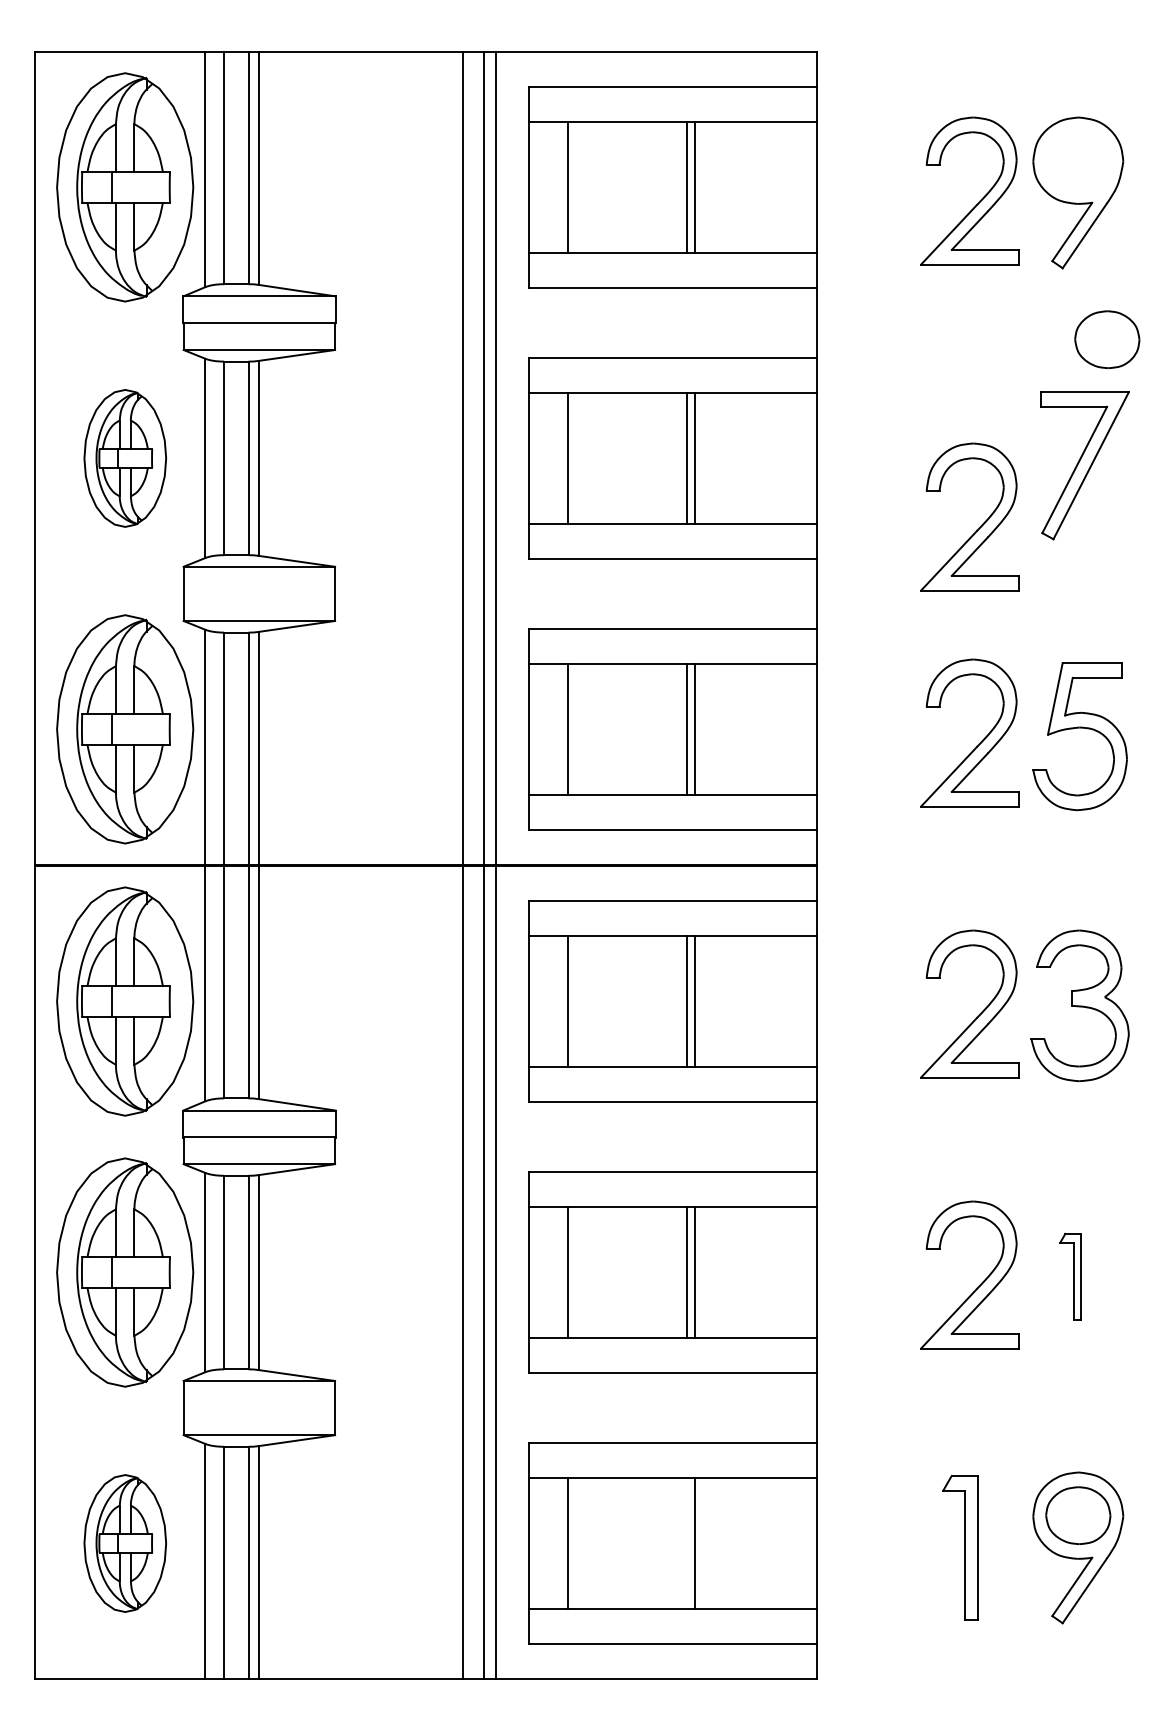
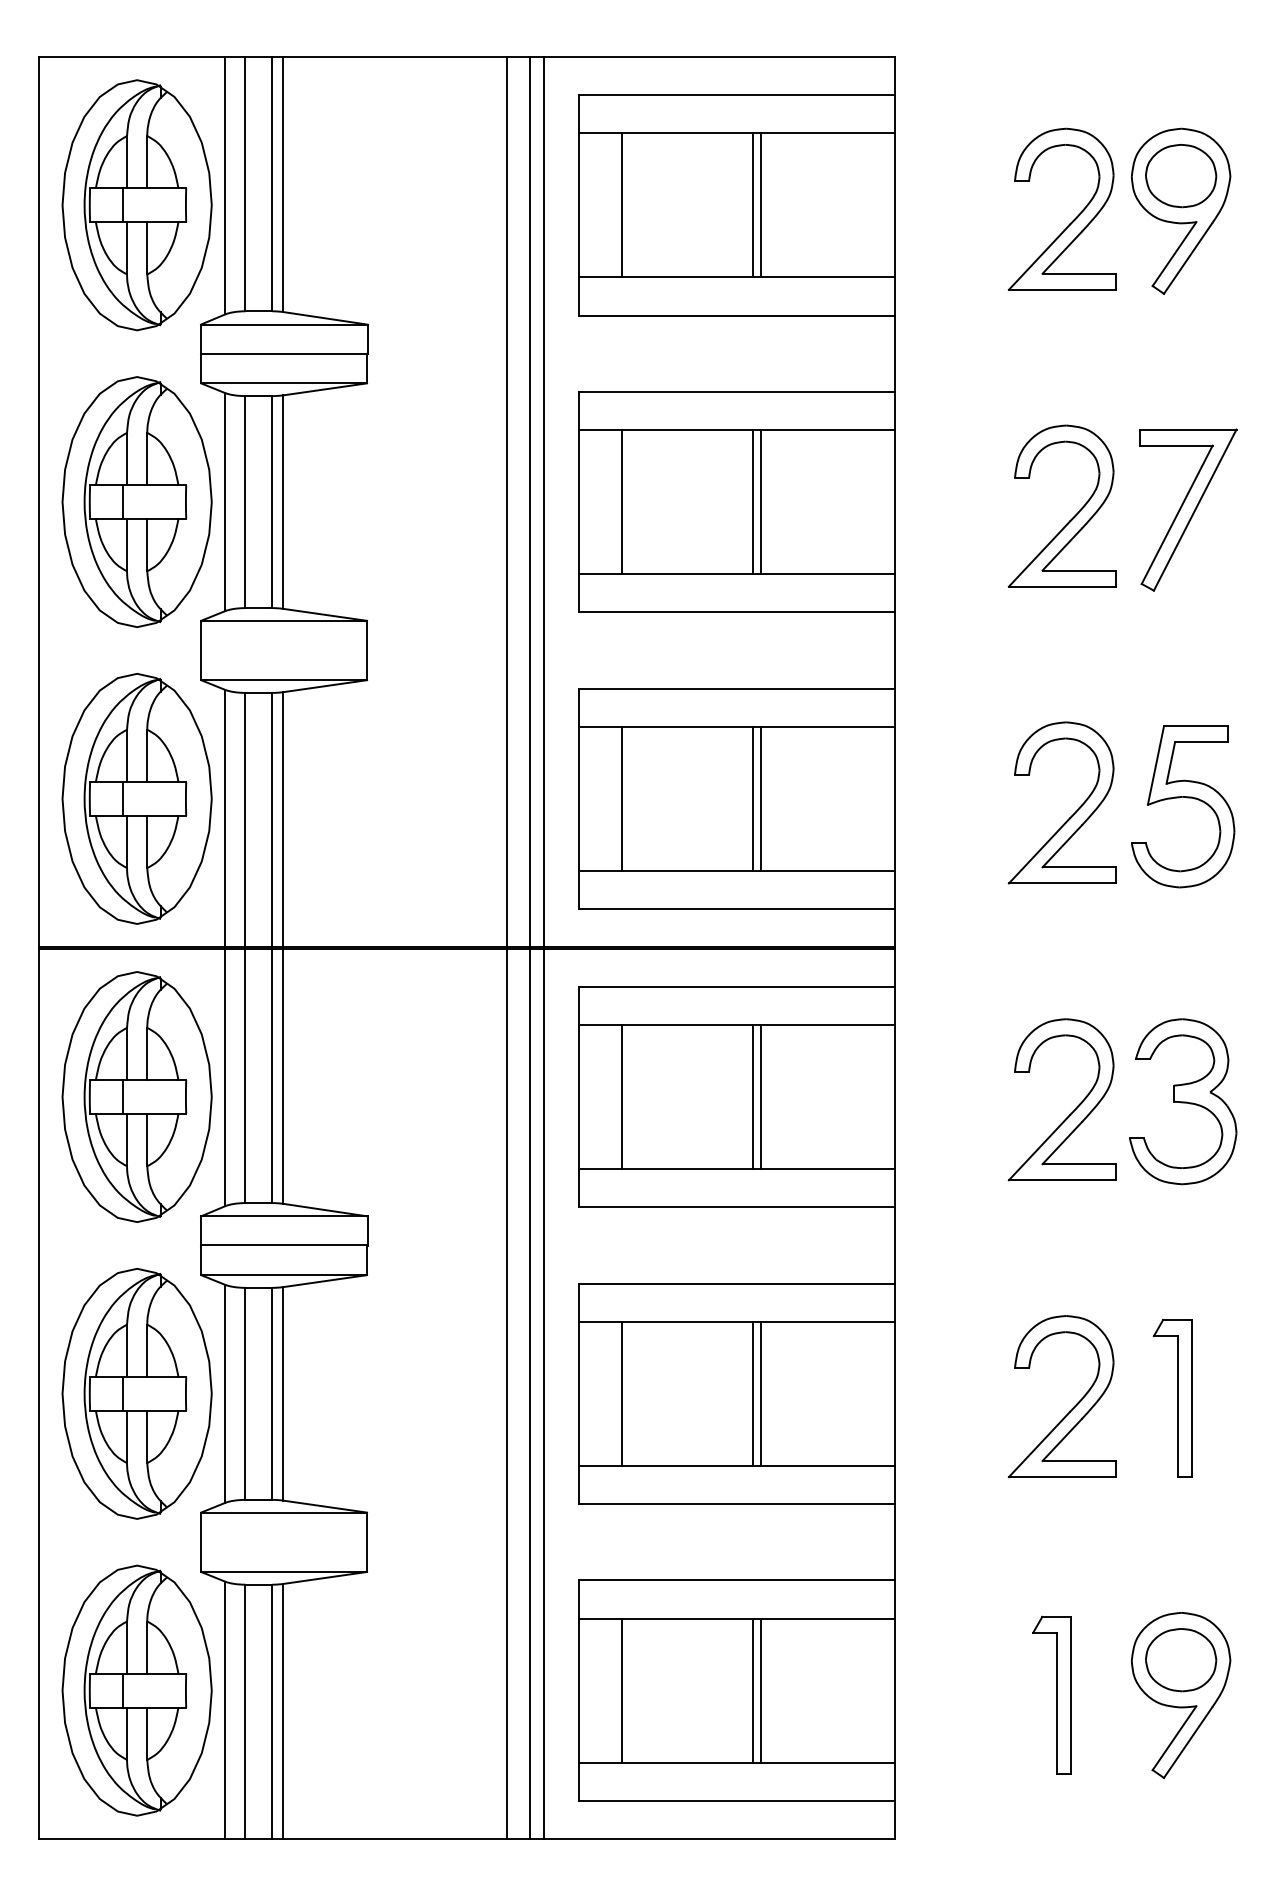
part: (1107, 339) -> (1181, 175), moved
part: (125, 458) -> (137, 502), size x1.67
part: (979, 526) -> (1072, 516), moved
part: (1070, 1276) -> (1172, 1398), size x1.67
part: (125, 1543) -> (137, 1690), size x1.67
line: (687, 1543) -> (753, 1690), added

